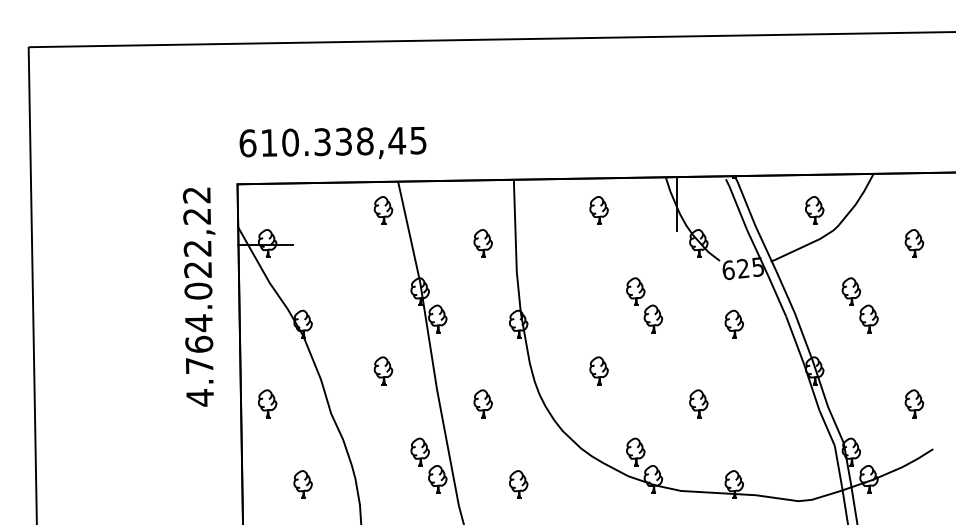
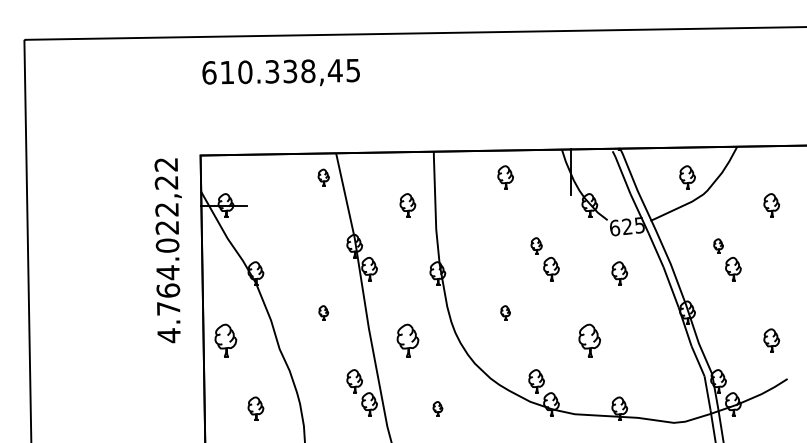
text: (332, 143) -> (280, 73), moved
part: (383, 210) -> (323, 177), size x0.7
part: (635, 291) -> (536, 245), size x0.7
part: (851, 291) -> (718, 245), size x0.6
part: (383, 370) -> (323, 312), size x0.6
part: (598, 370) -> (505, 312), size x0.6
part: (267, 403) -> (225, 340), size x1.4
part: (482, 403) -> (407, 340), size x1.4
part: (698, 403) -> (589, 340), size x1.4
part: (518, 484) -> (437, 408), size x0.6

